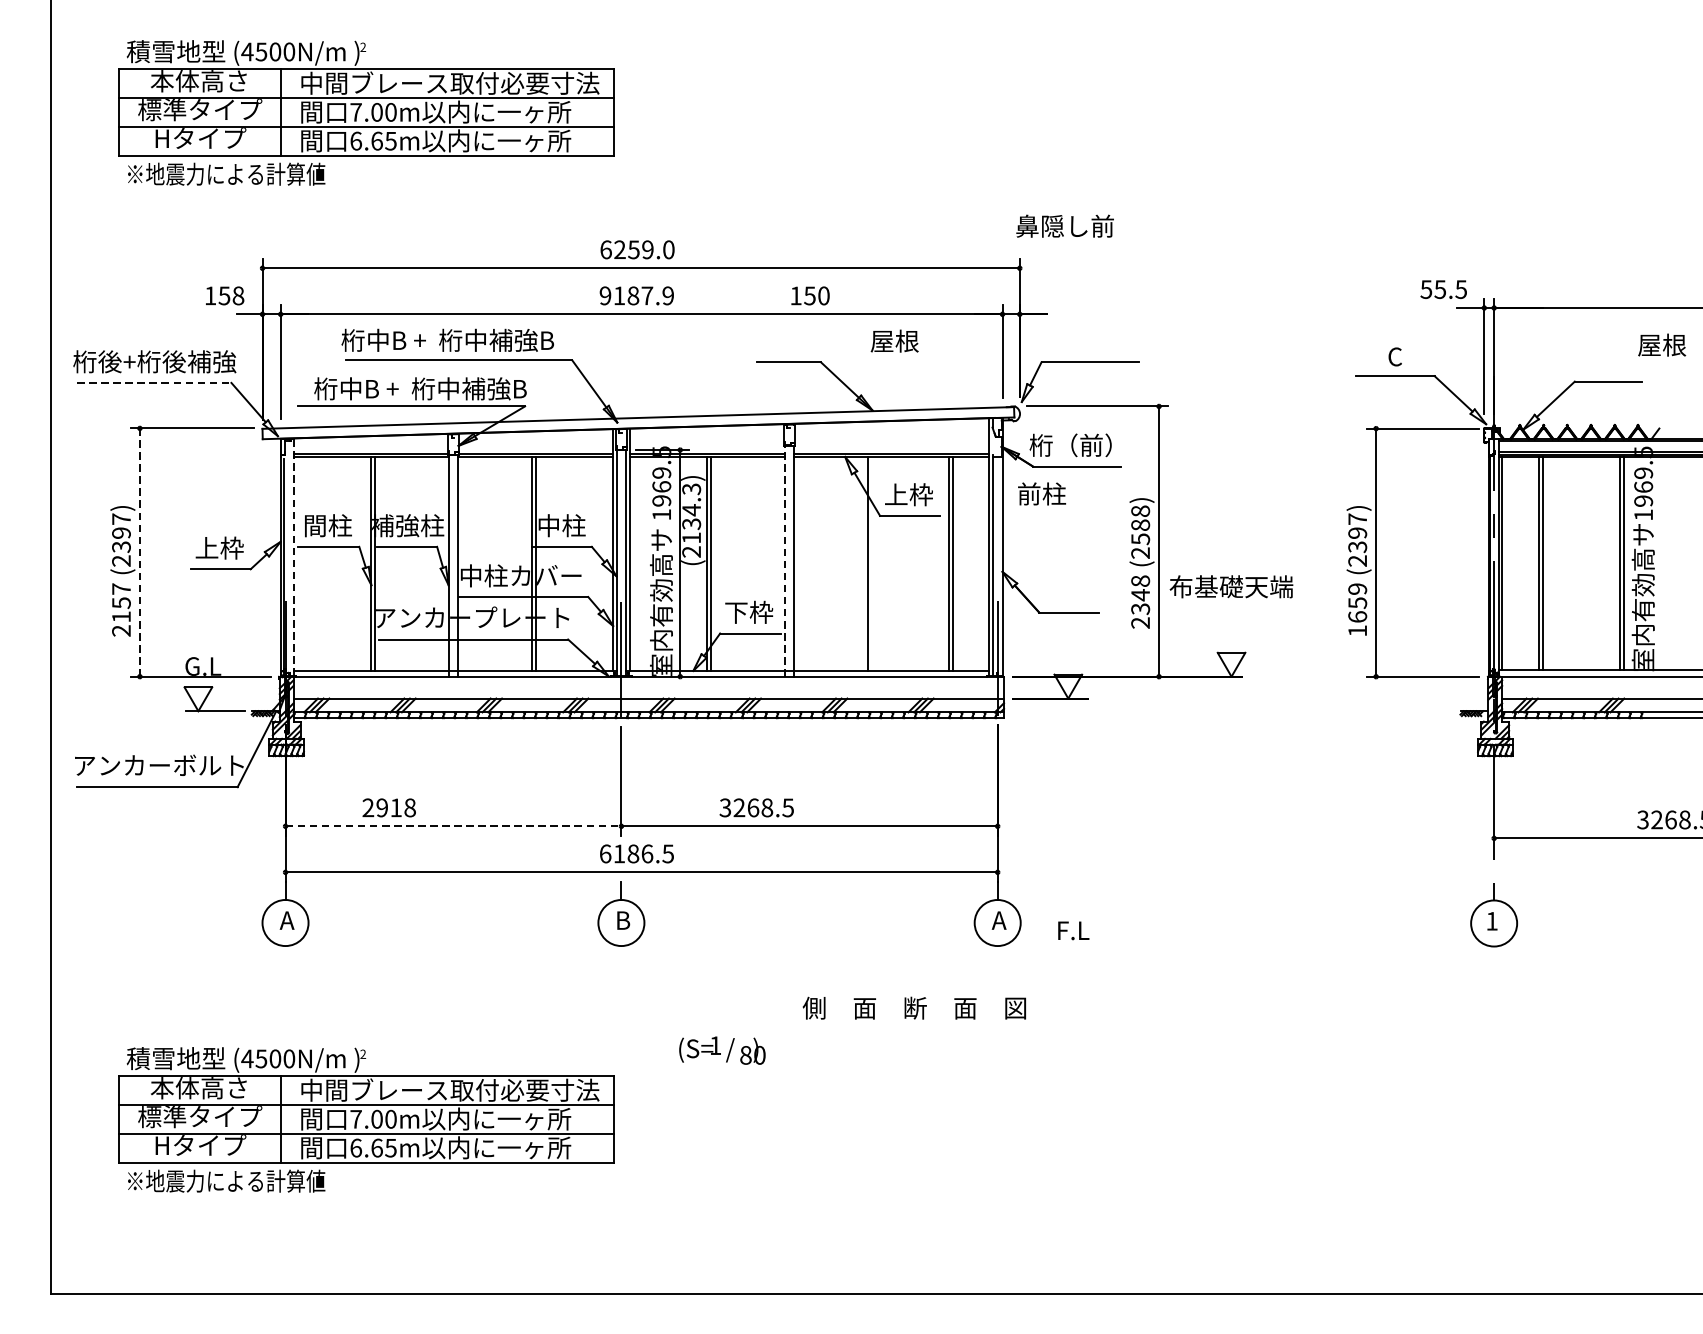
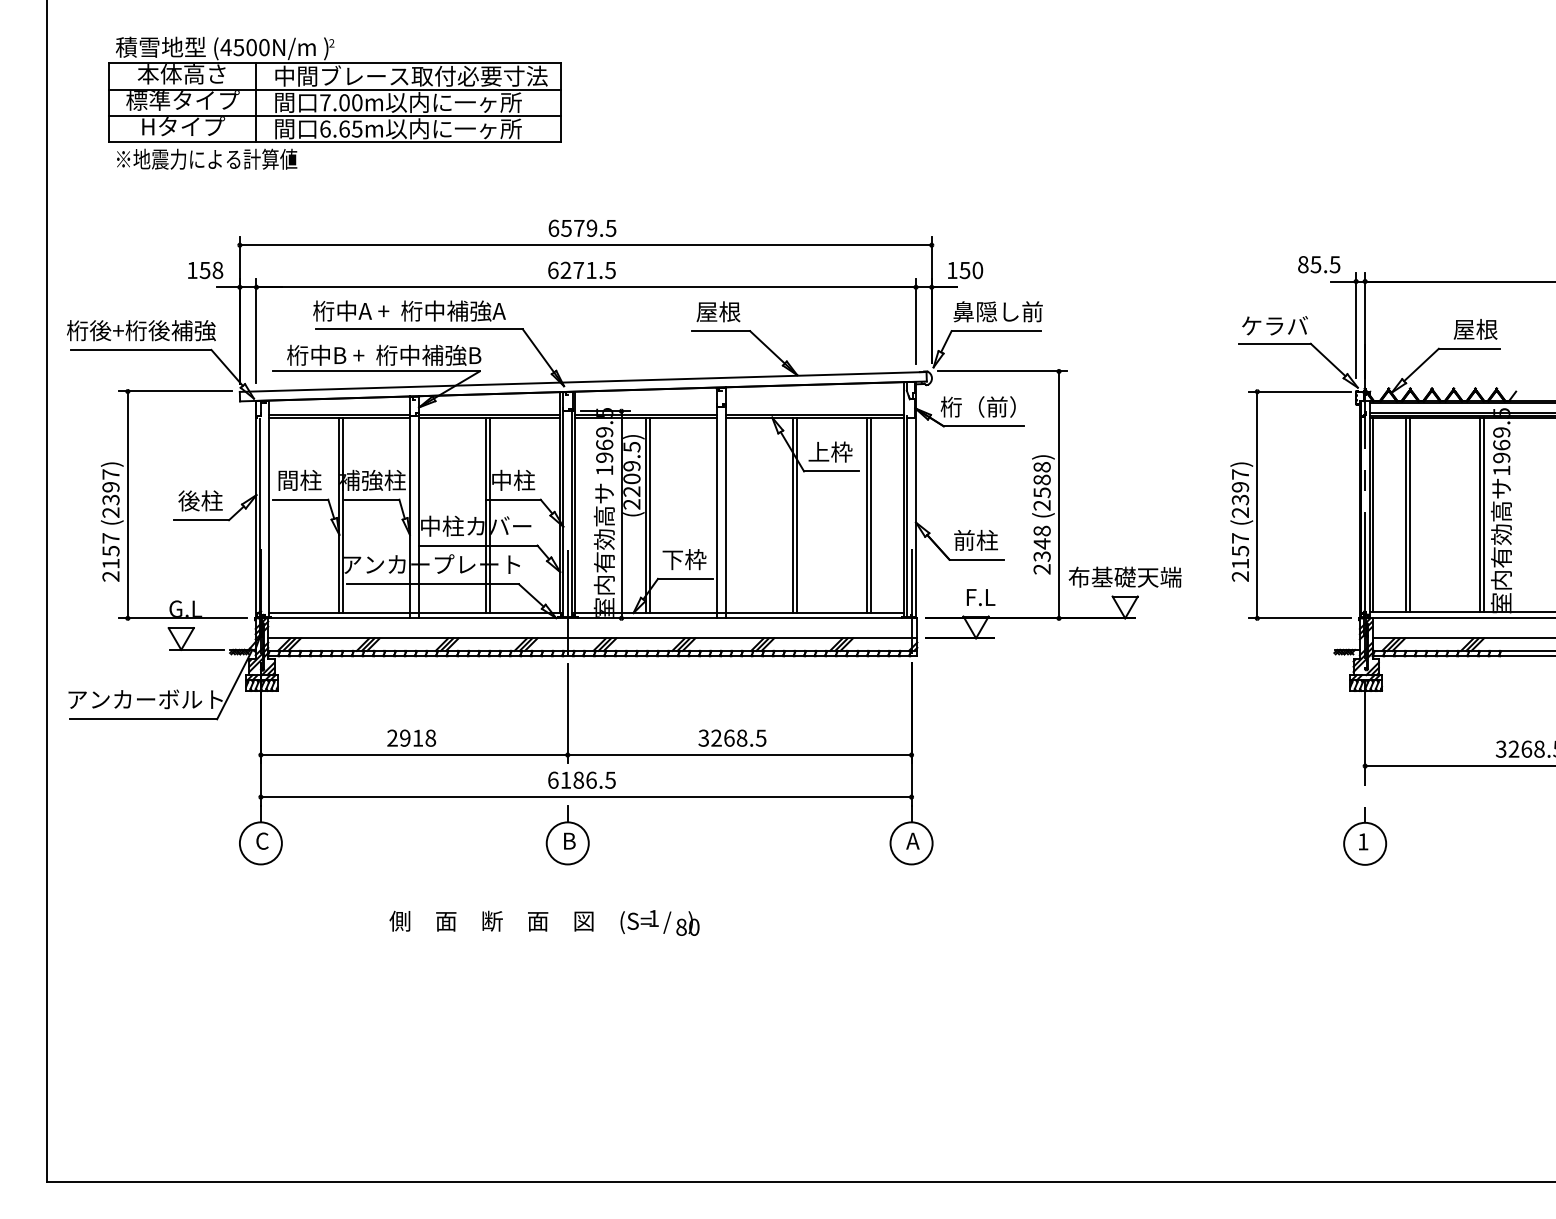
text: (1064, 225) -> (997, 311), moved
text: (644, 248) -> (588, 227), 6259.0 -> 6579.5
text: (1425, 289) -> (1302, 264), 55.5 -> 85.5
text: (636, 295) -> (581, 270), 9187.9 -> 6271.5
text: (810, 295) -> (965, 270), moved
text: (448, 339) -> (409, 310), 桁中B +  桁中補強B -> 桁中A +  桁中補強A
text: (894, 340) -> (718, 311), moved
text: (1661, 345) -> (1475, 329), moved
text: (1394, 356) -> (1274, 325), C -> ケラバ
line: (154, 382) -> (141, 349), dashed -> solid
text: (1041, 492) -> (975, 539), moved
text: (691, 513) -> (631, 469), (2134.3) -> (2209.5)
text: (219, 547) -> (200, 500), 上枠 -> 後柱
line: (139, 552) -> (127, 504), dashed -> solid
line: (293, 558) -> (268, 510), dashed -> solid
line: (784, 560) -> (716, 512), dashed -> solid
line: (871, 564) -> (796, 515), added
text: (1230, 586) -> (1124, 576), moved
text: (1357, 610) -> (1240, 557), 1659 -> 2157
text: (389, 807) -> (411, 737), moved
text: (756, 807) -> (732, 737), moved
line: (453, 826) -> (414, 755), dashed -> solid
text: (287, 919) -> (262, 840), A -> C
text: (1073, 930) -> (980, 597), moved
text: (914, 1007) -> (491, 920), moved
text: (721, 1050) -> (659, 922), moved
part: (366, 1119) -> (334, 1022), removed

